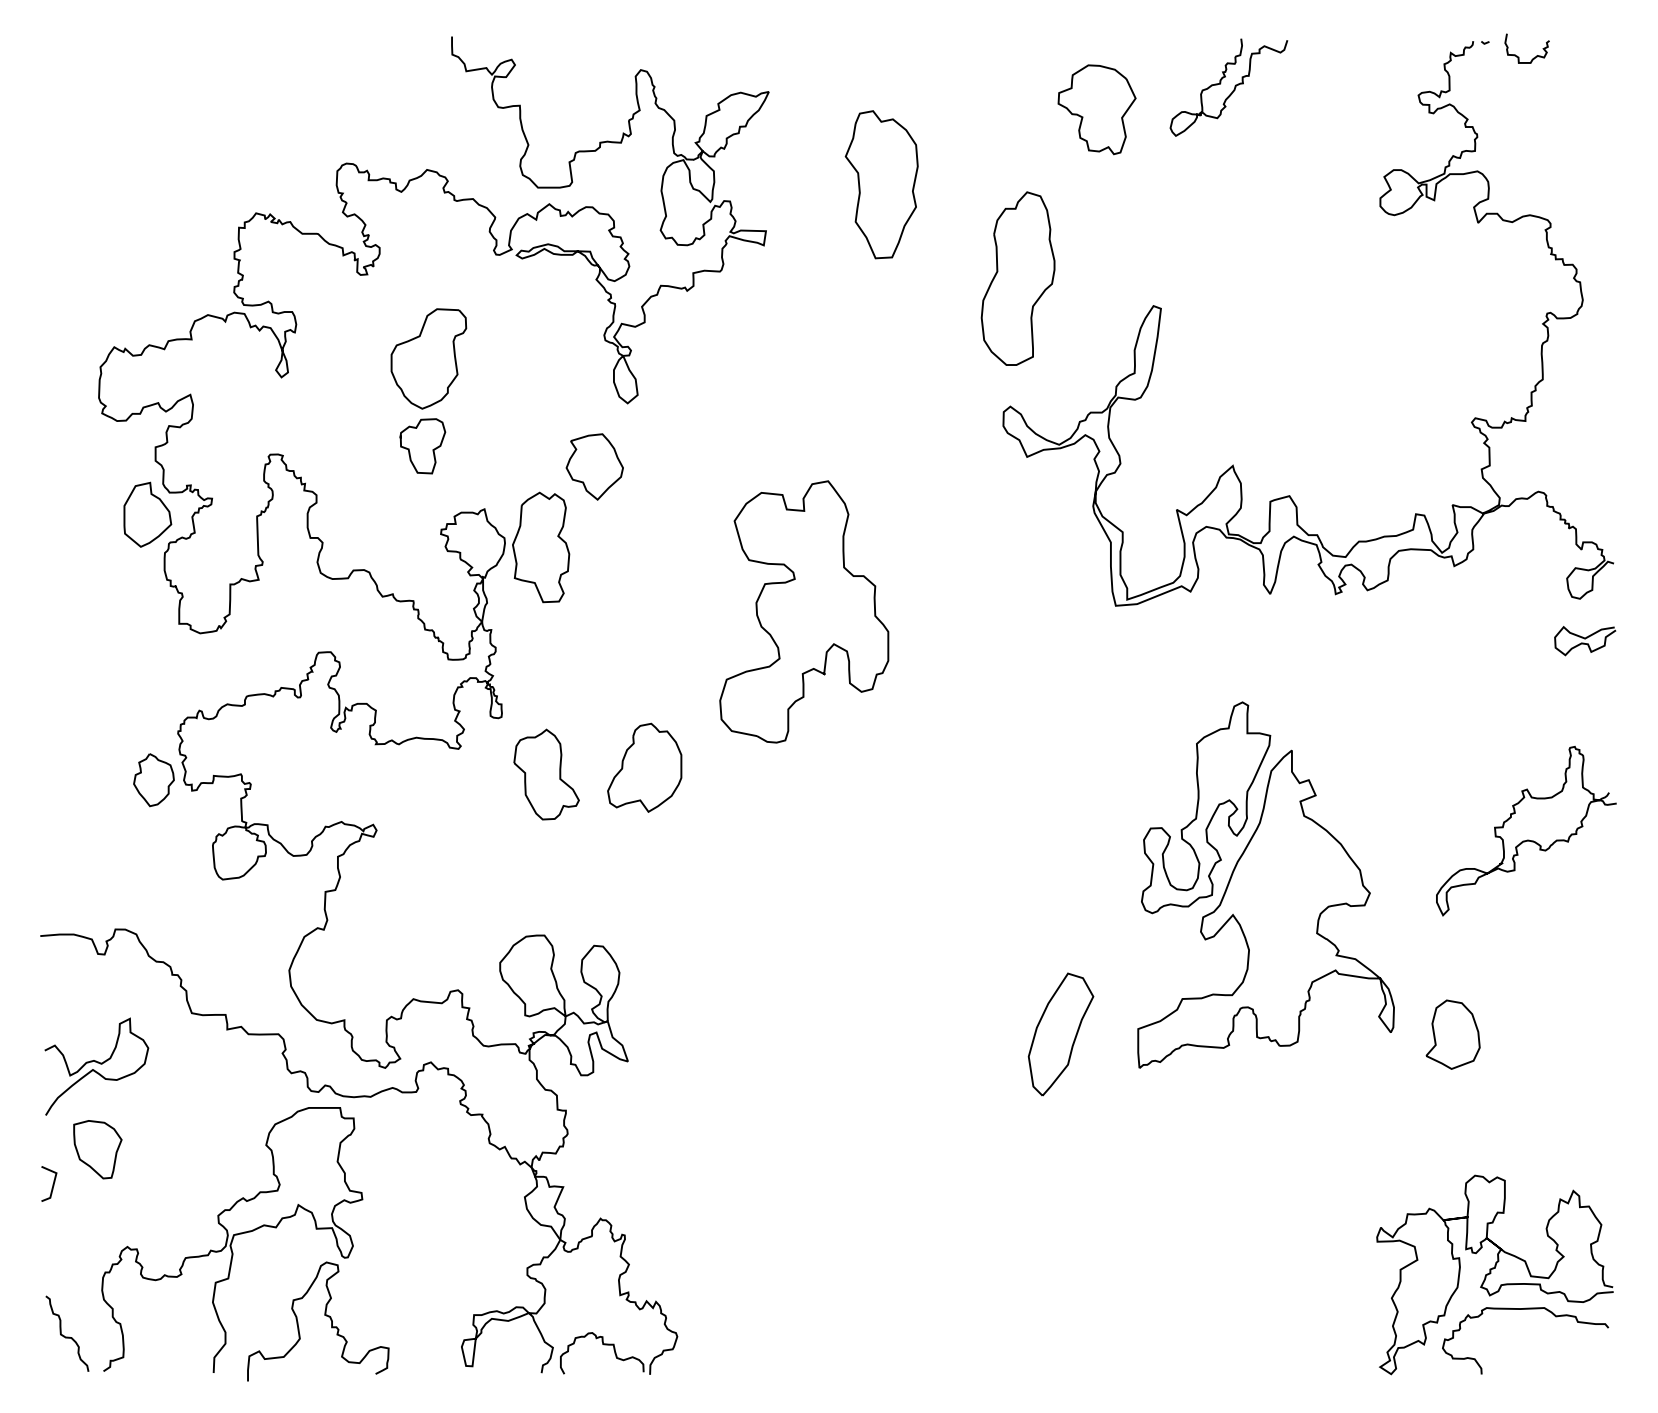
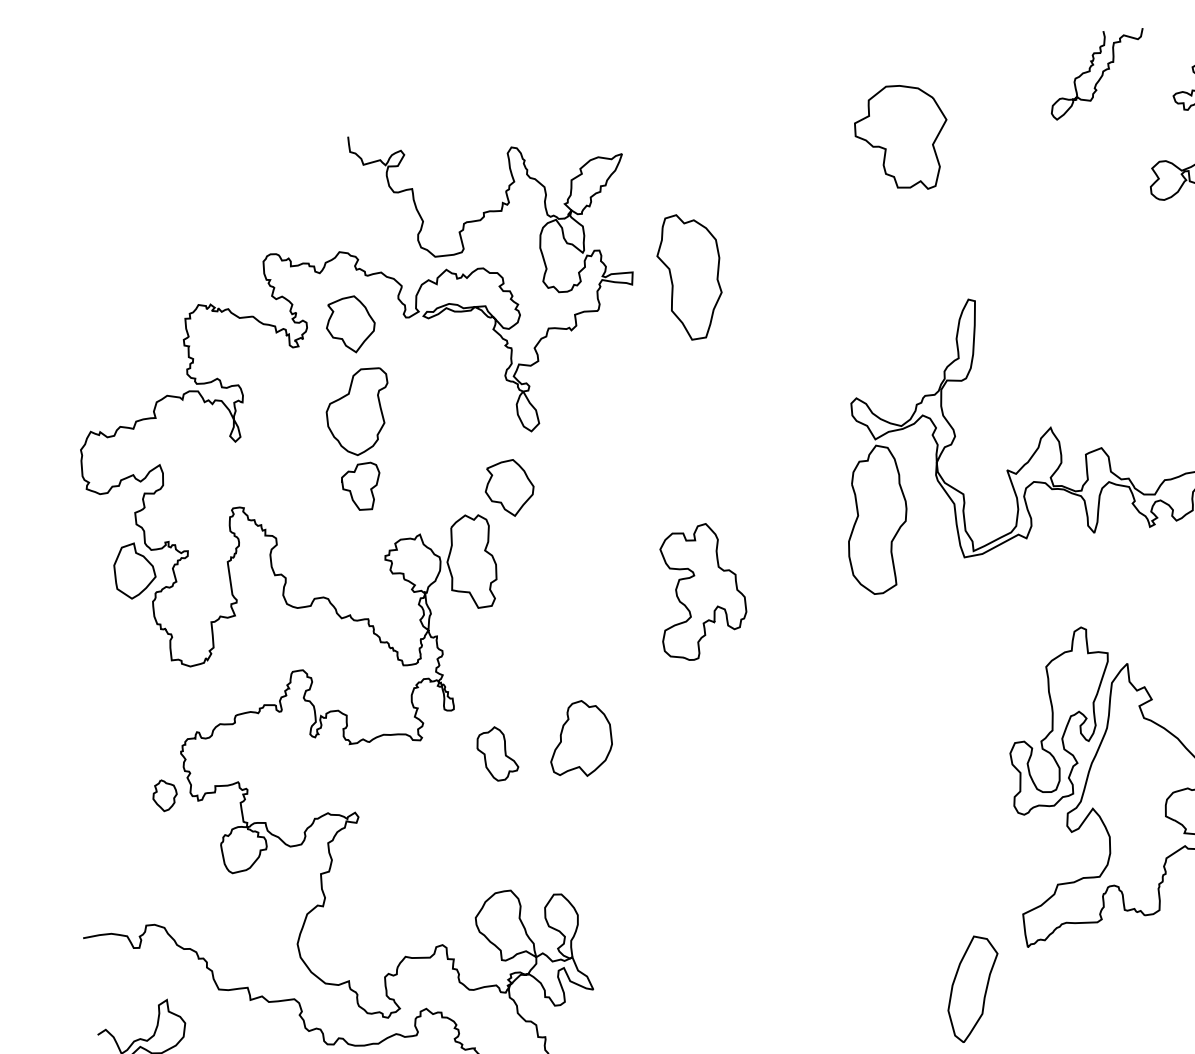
curve: (1232, 90) -> (1100, 75), moved
part: (1096, 109) -> (901, 138), size x1.4
part: (881, 184) -> (690, 276), moved
part: (430, 255) -> (350, 324), added
part: (1017, 278) -> (875, 519), moved
part: (804, 611) -> (700, 591), size x0.6
part: (546, 774) -> (497, 753), size x0.7
part: (153, 780) -> (164, 795), size x0.7
part: (1060, 1034) -> (973, 988), moved

